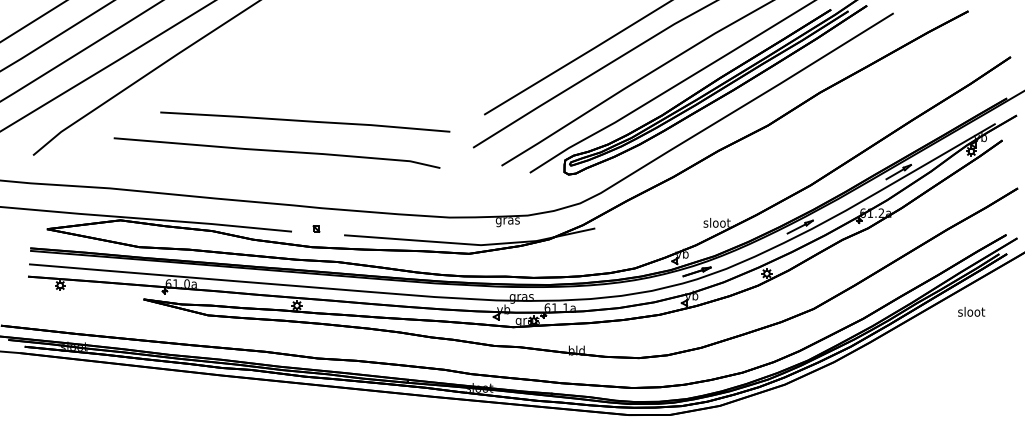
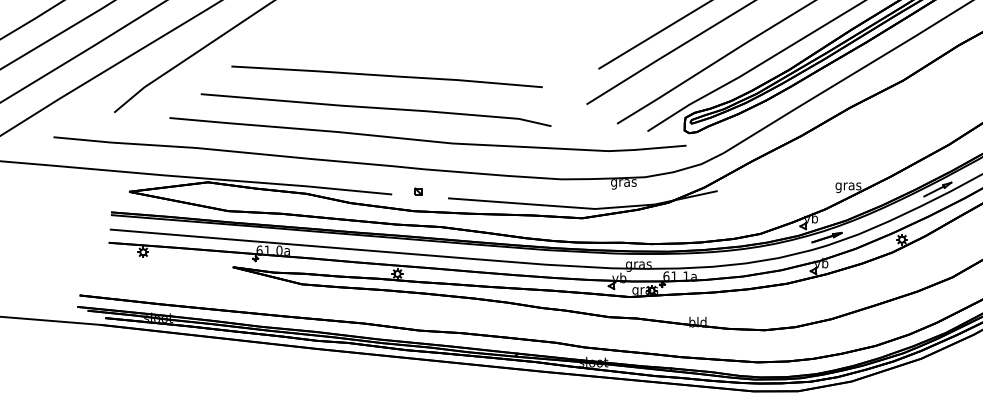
line: (305, 121) -> (387, 76), moved
curve: (324, 180) -> (427, 139), added
text: (716, 223) -> (847, 185), sloot -> gras

